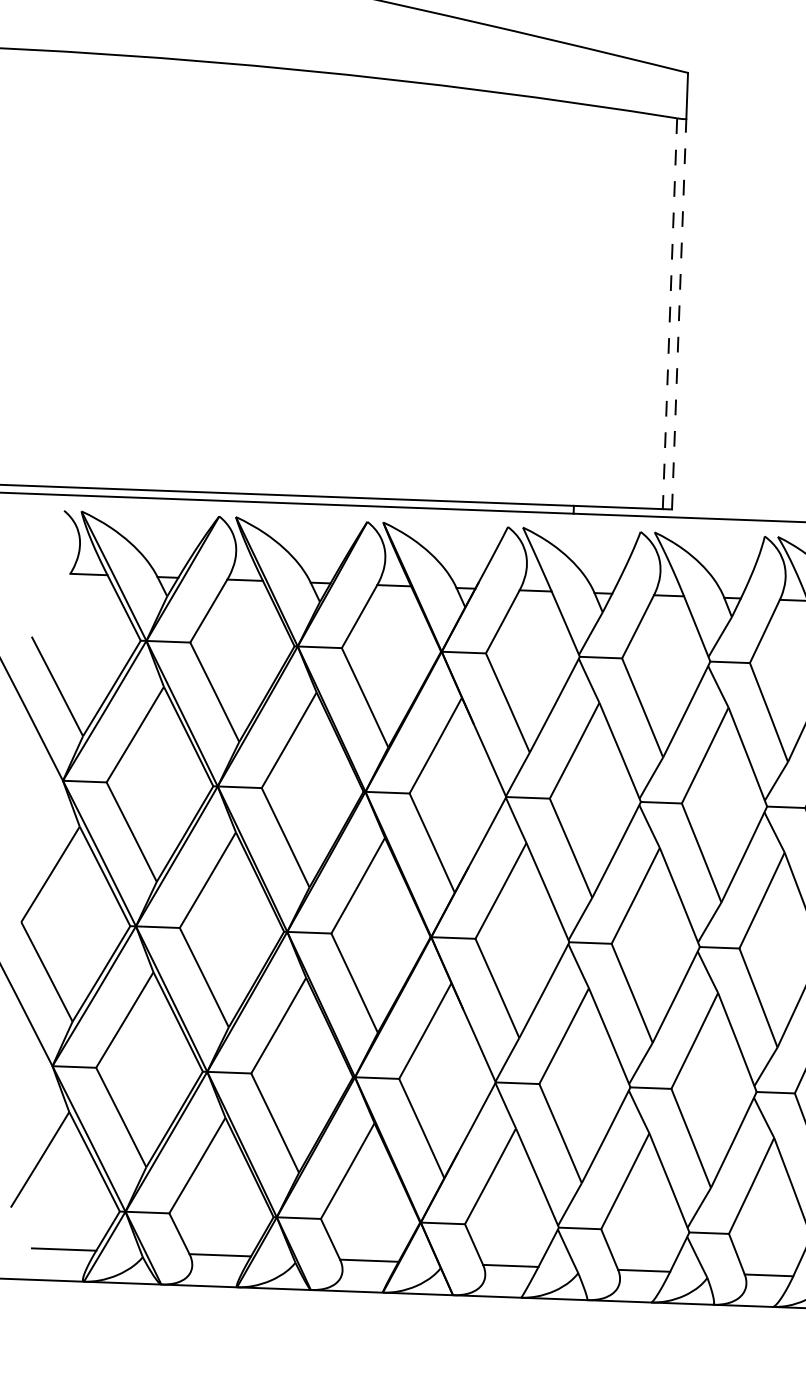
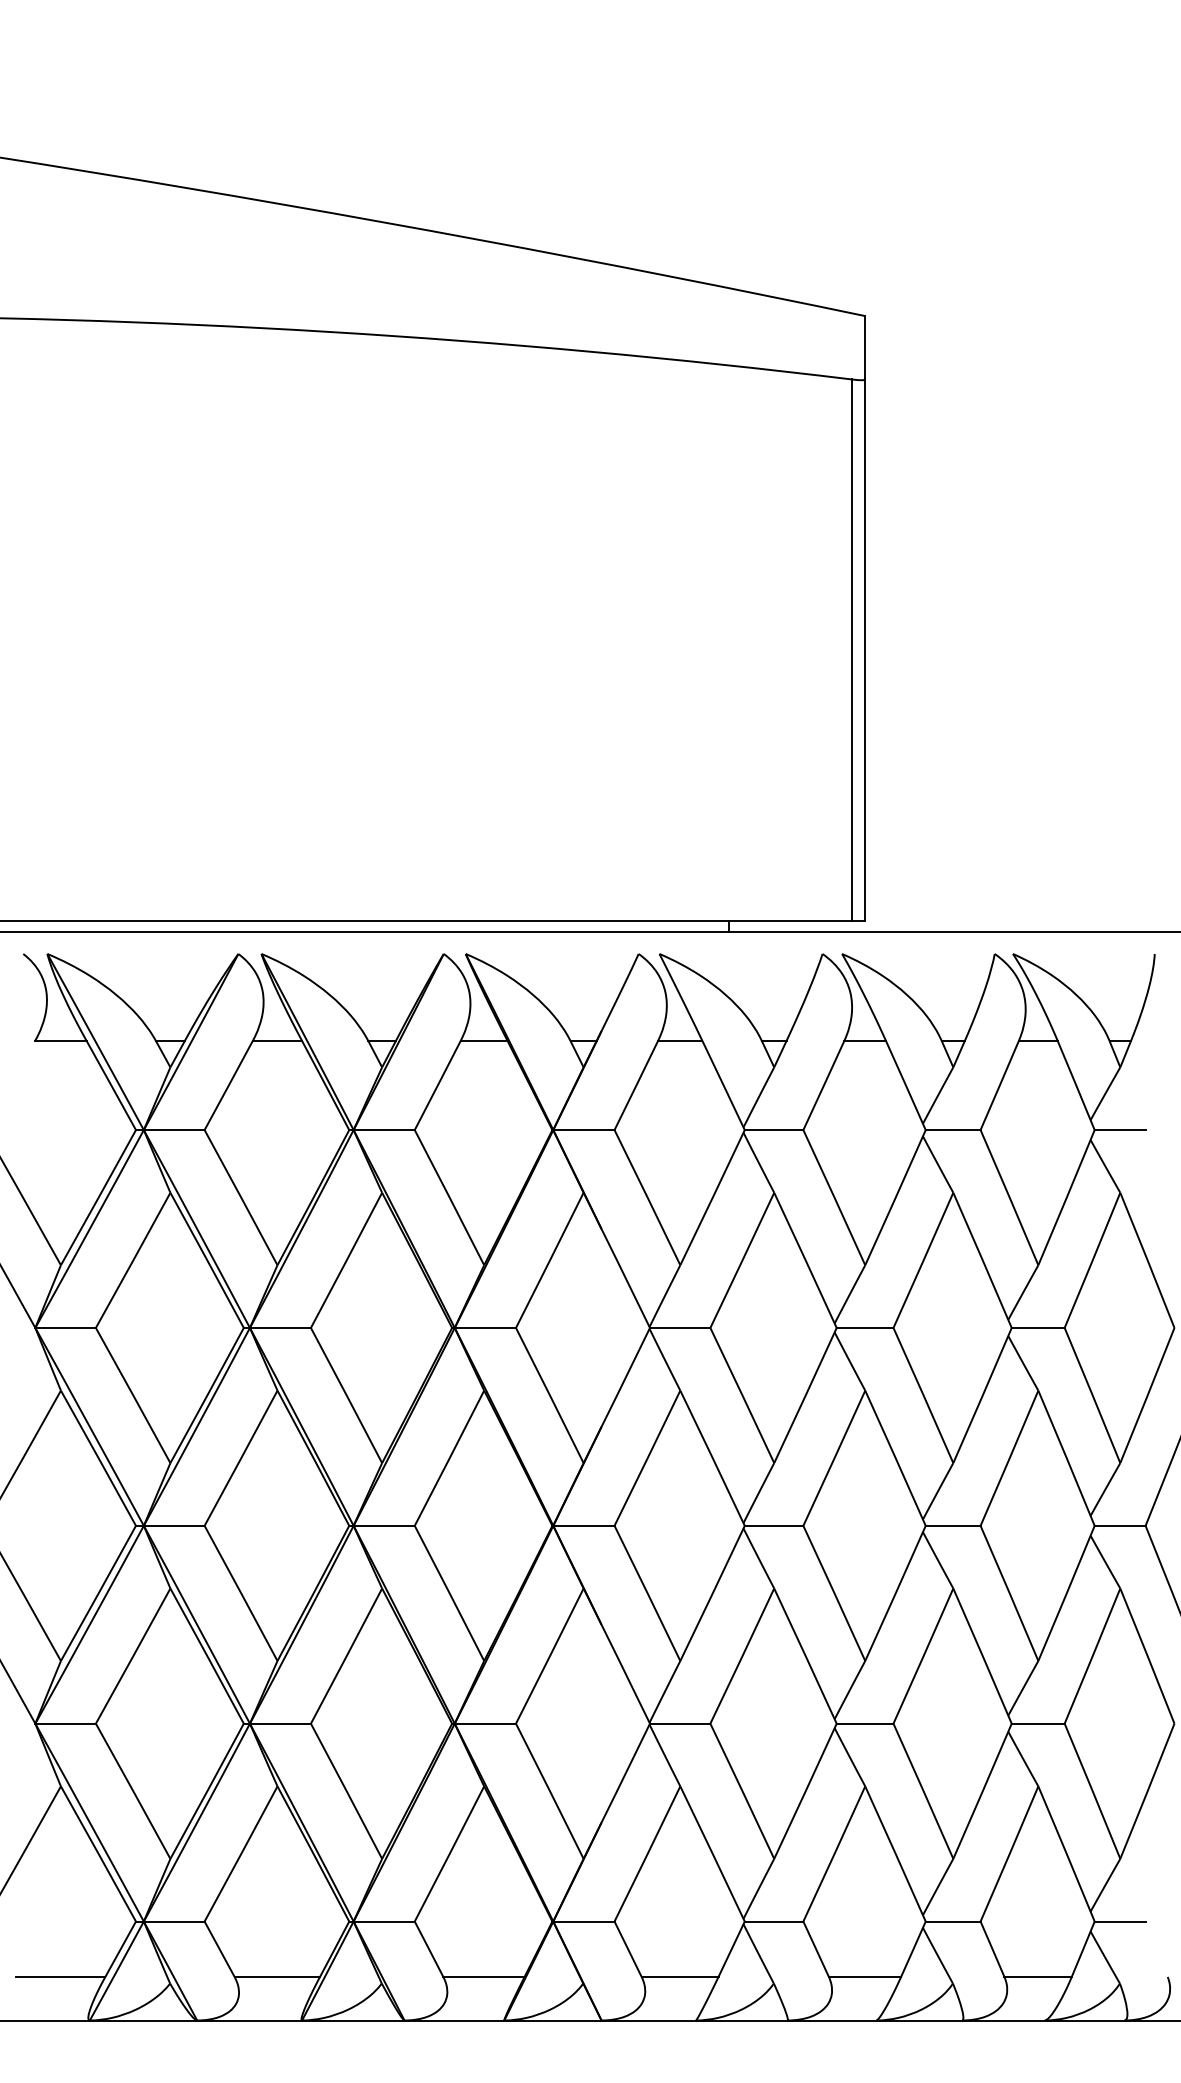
line: (670, 313) -> (852, 650), dashed -> solid
line: (678, 314) -> (864, 650), dashed -> solid

